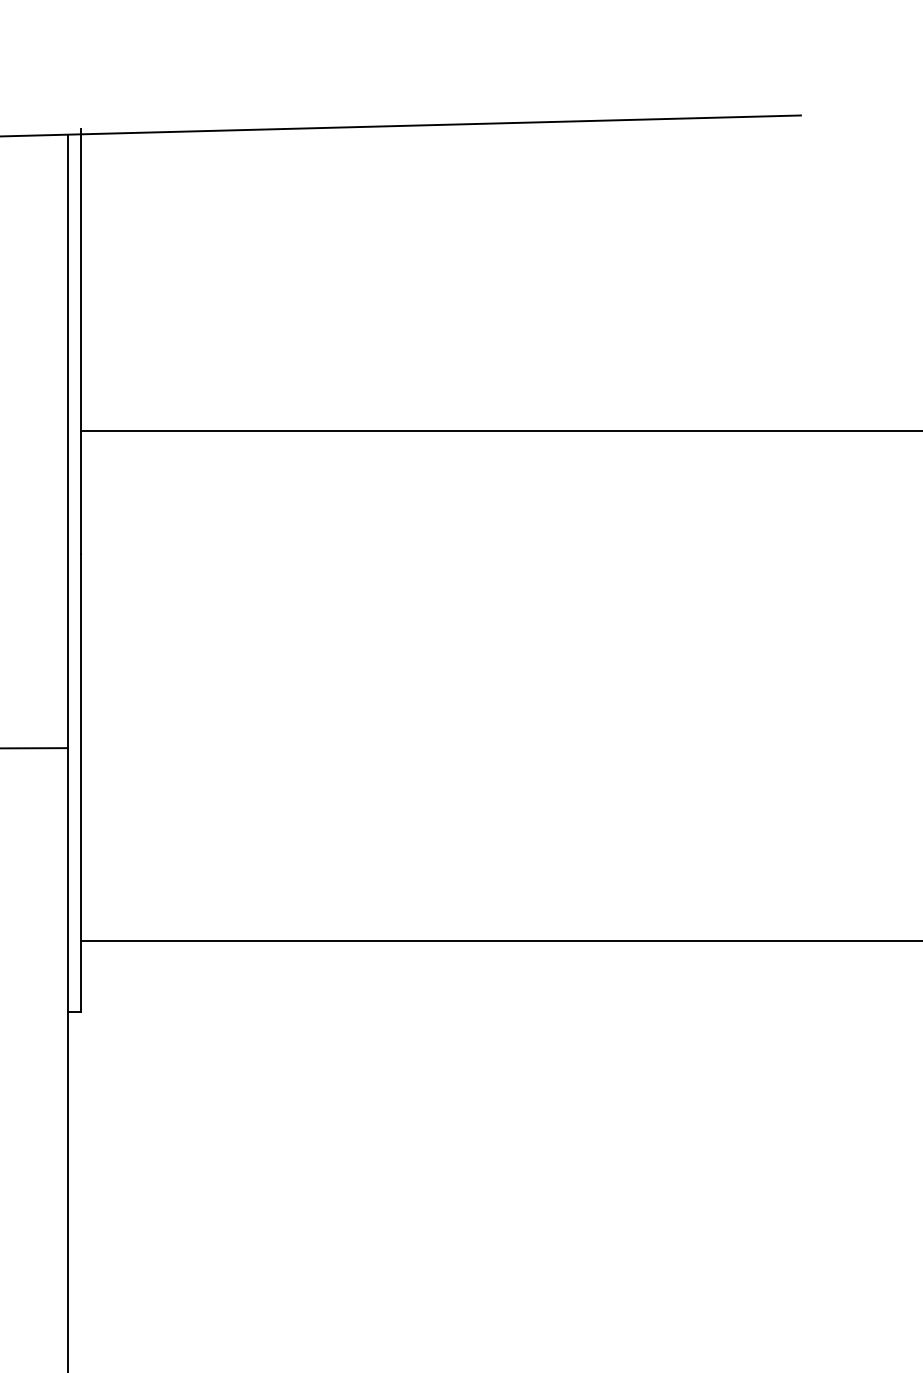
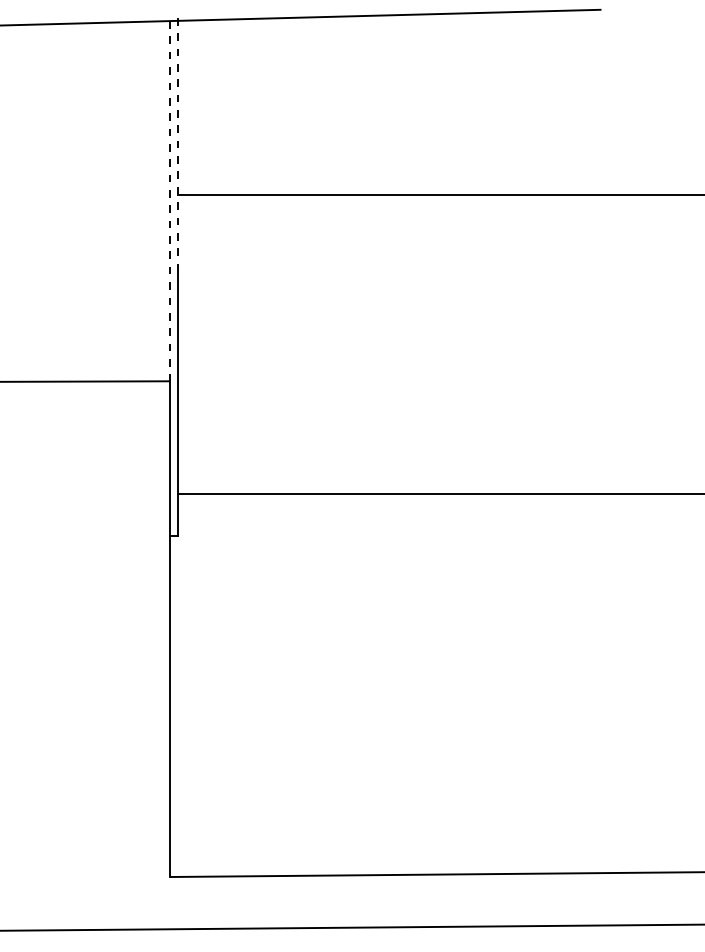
line: (80, 341) -> (177, 142), solid -> dashed
line: (68, 441) -> (170, 201), solid -> dashed

